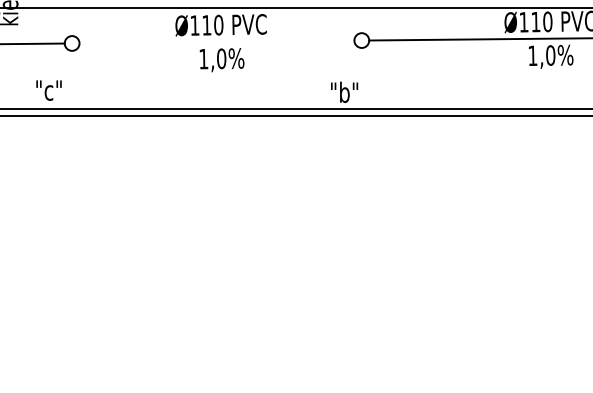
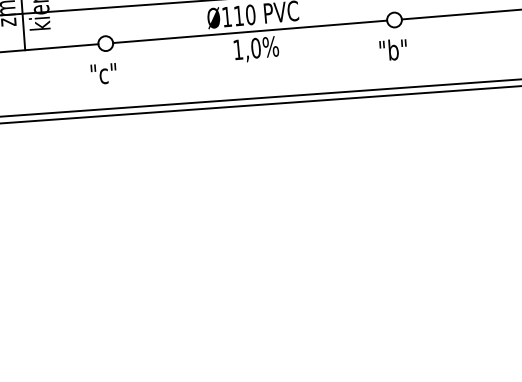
line: (216, 41) -> (249, 31), added
text: (48, 90) -> (103, 73), moved
text: (344, 91) -> (393, 49), moved

